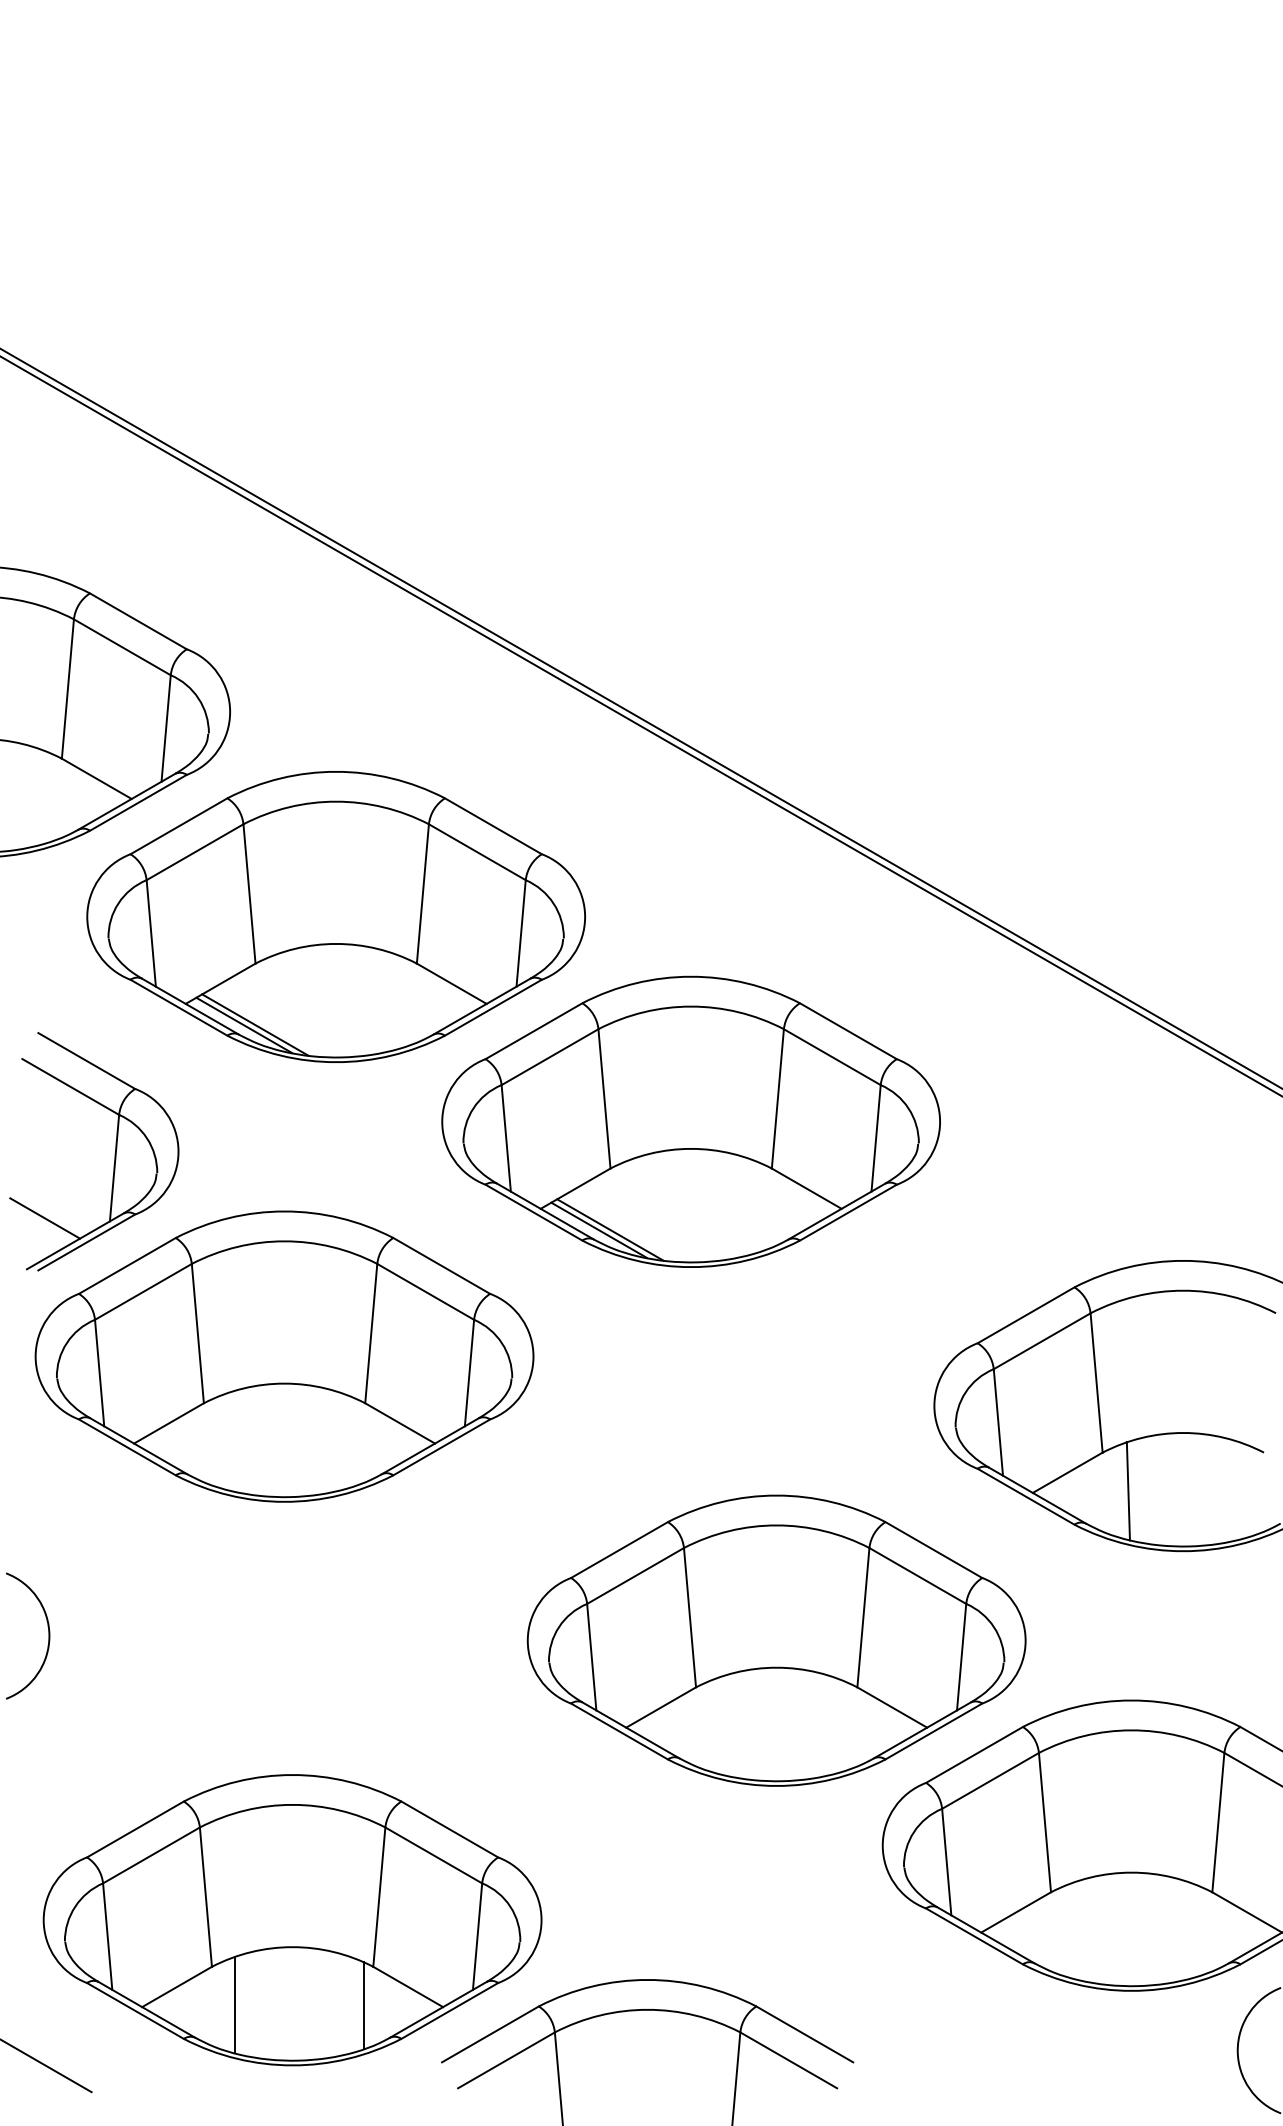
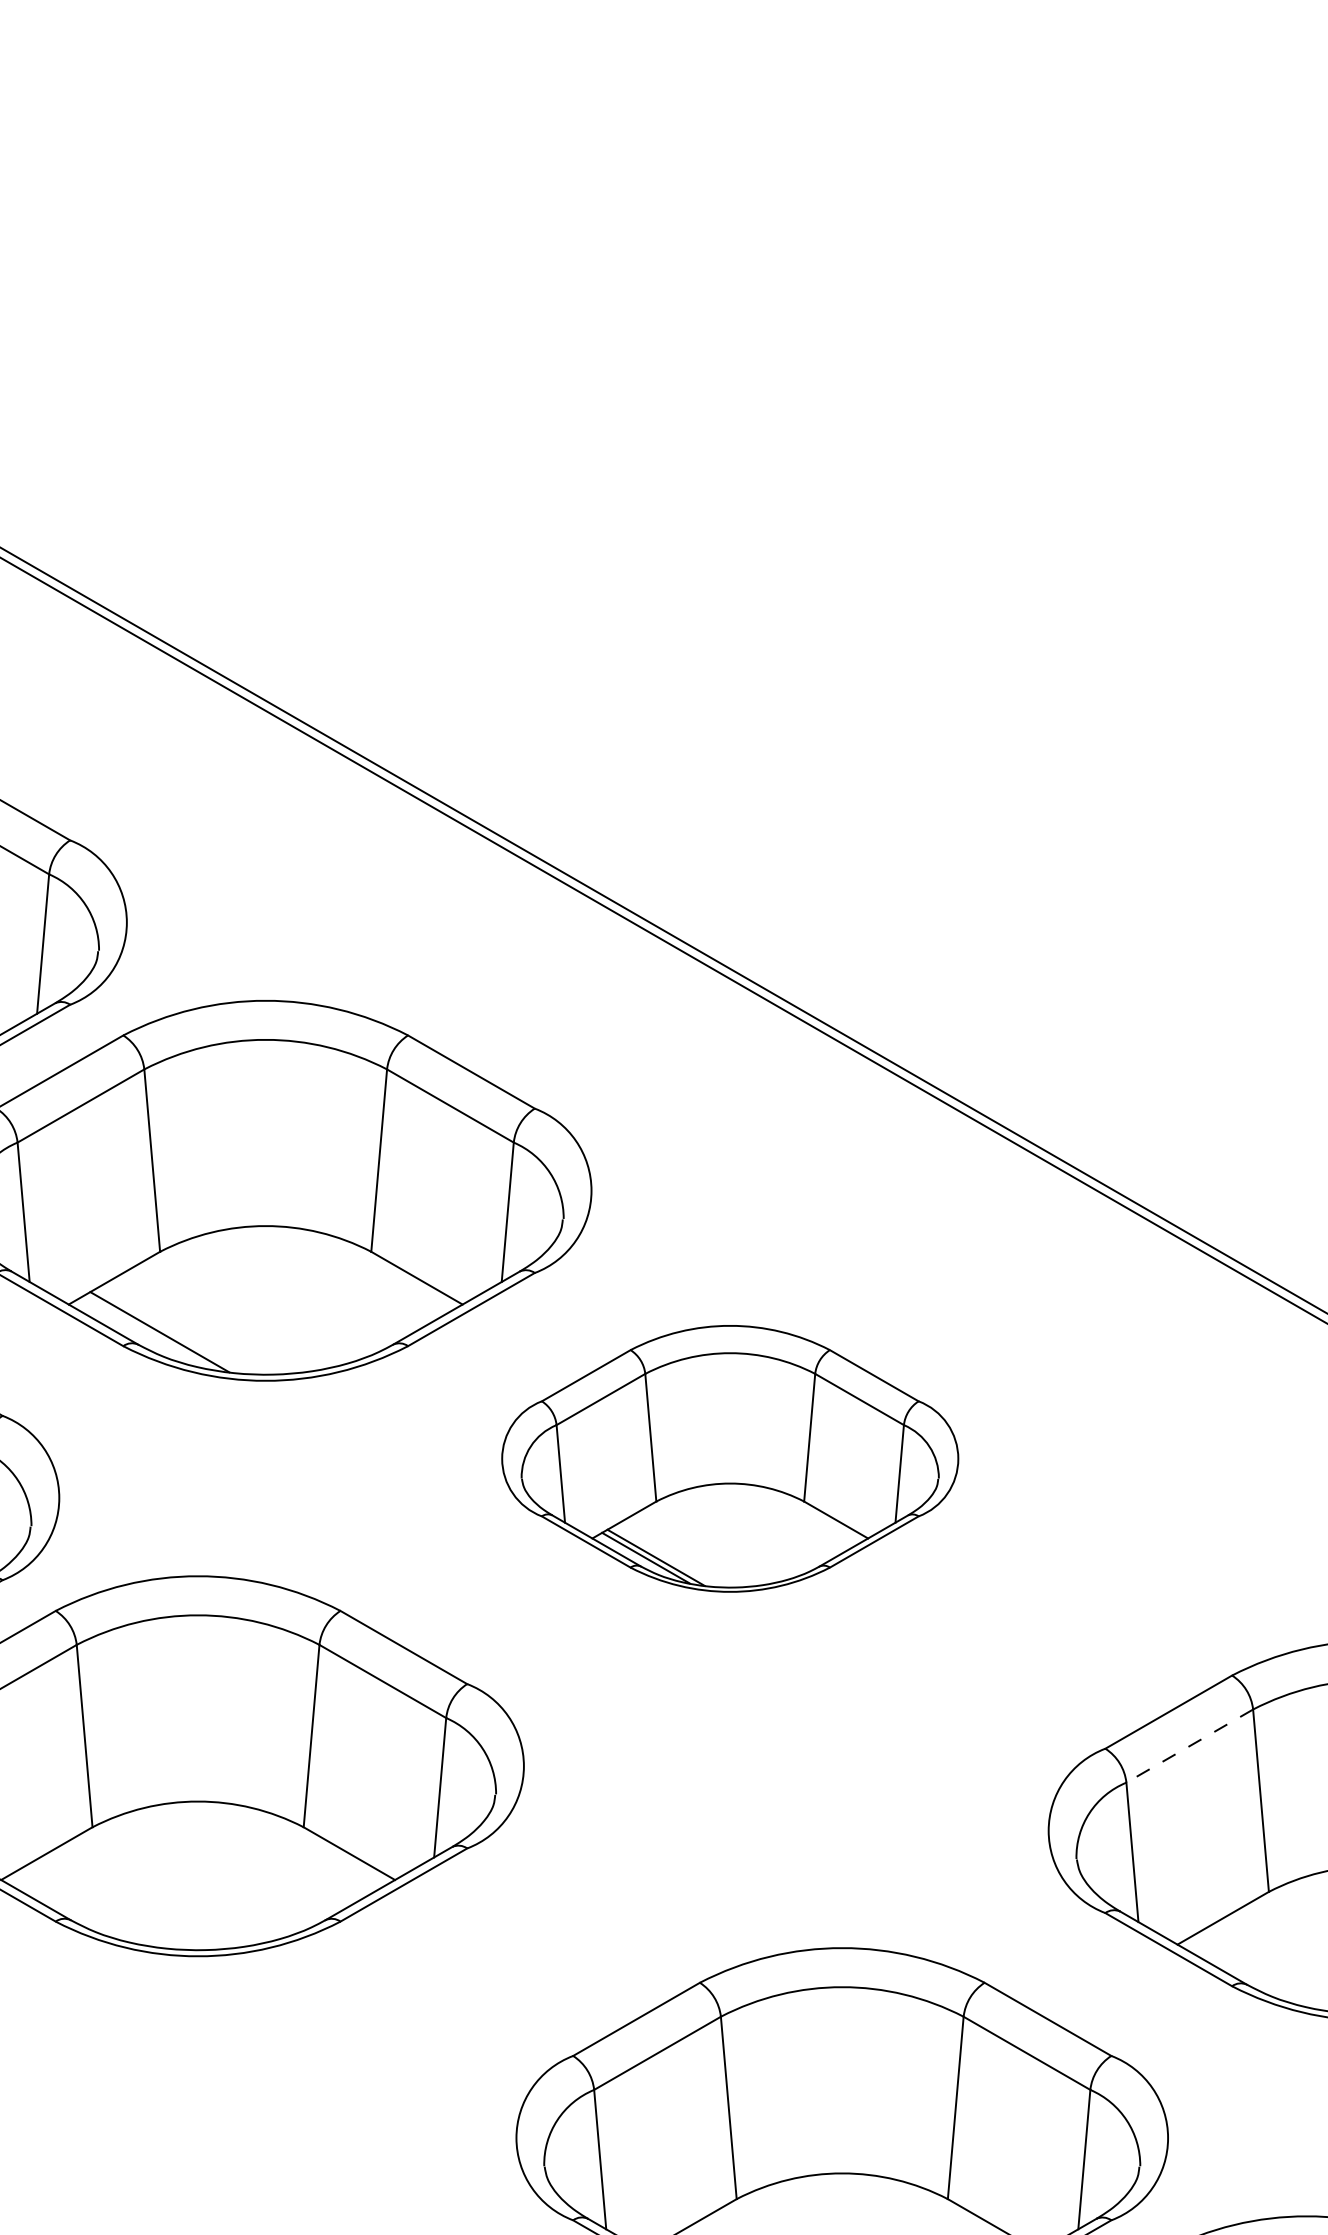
line: (244, 1025) -> (145, 1332), removed
part: (690, 1121) -> (729, 1458), size x0.7
line: (1042, 1341) -> (1190, 1746), solid -> dashed
line: (1127, 1490) -> (1301, 1941), removed

